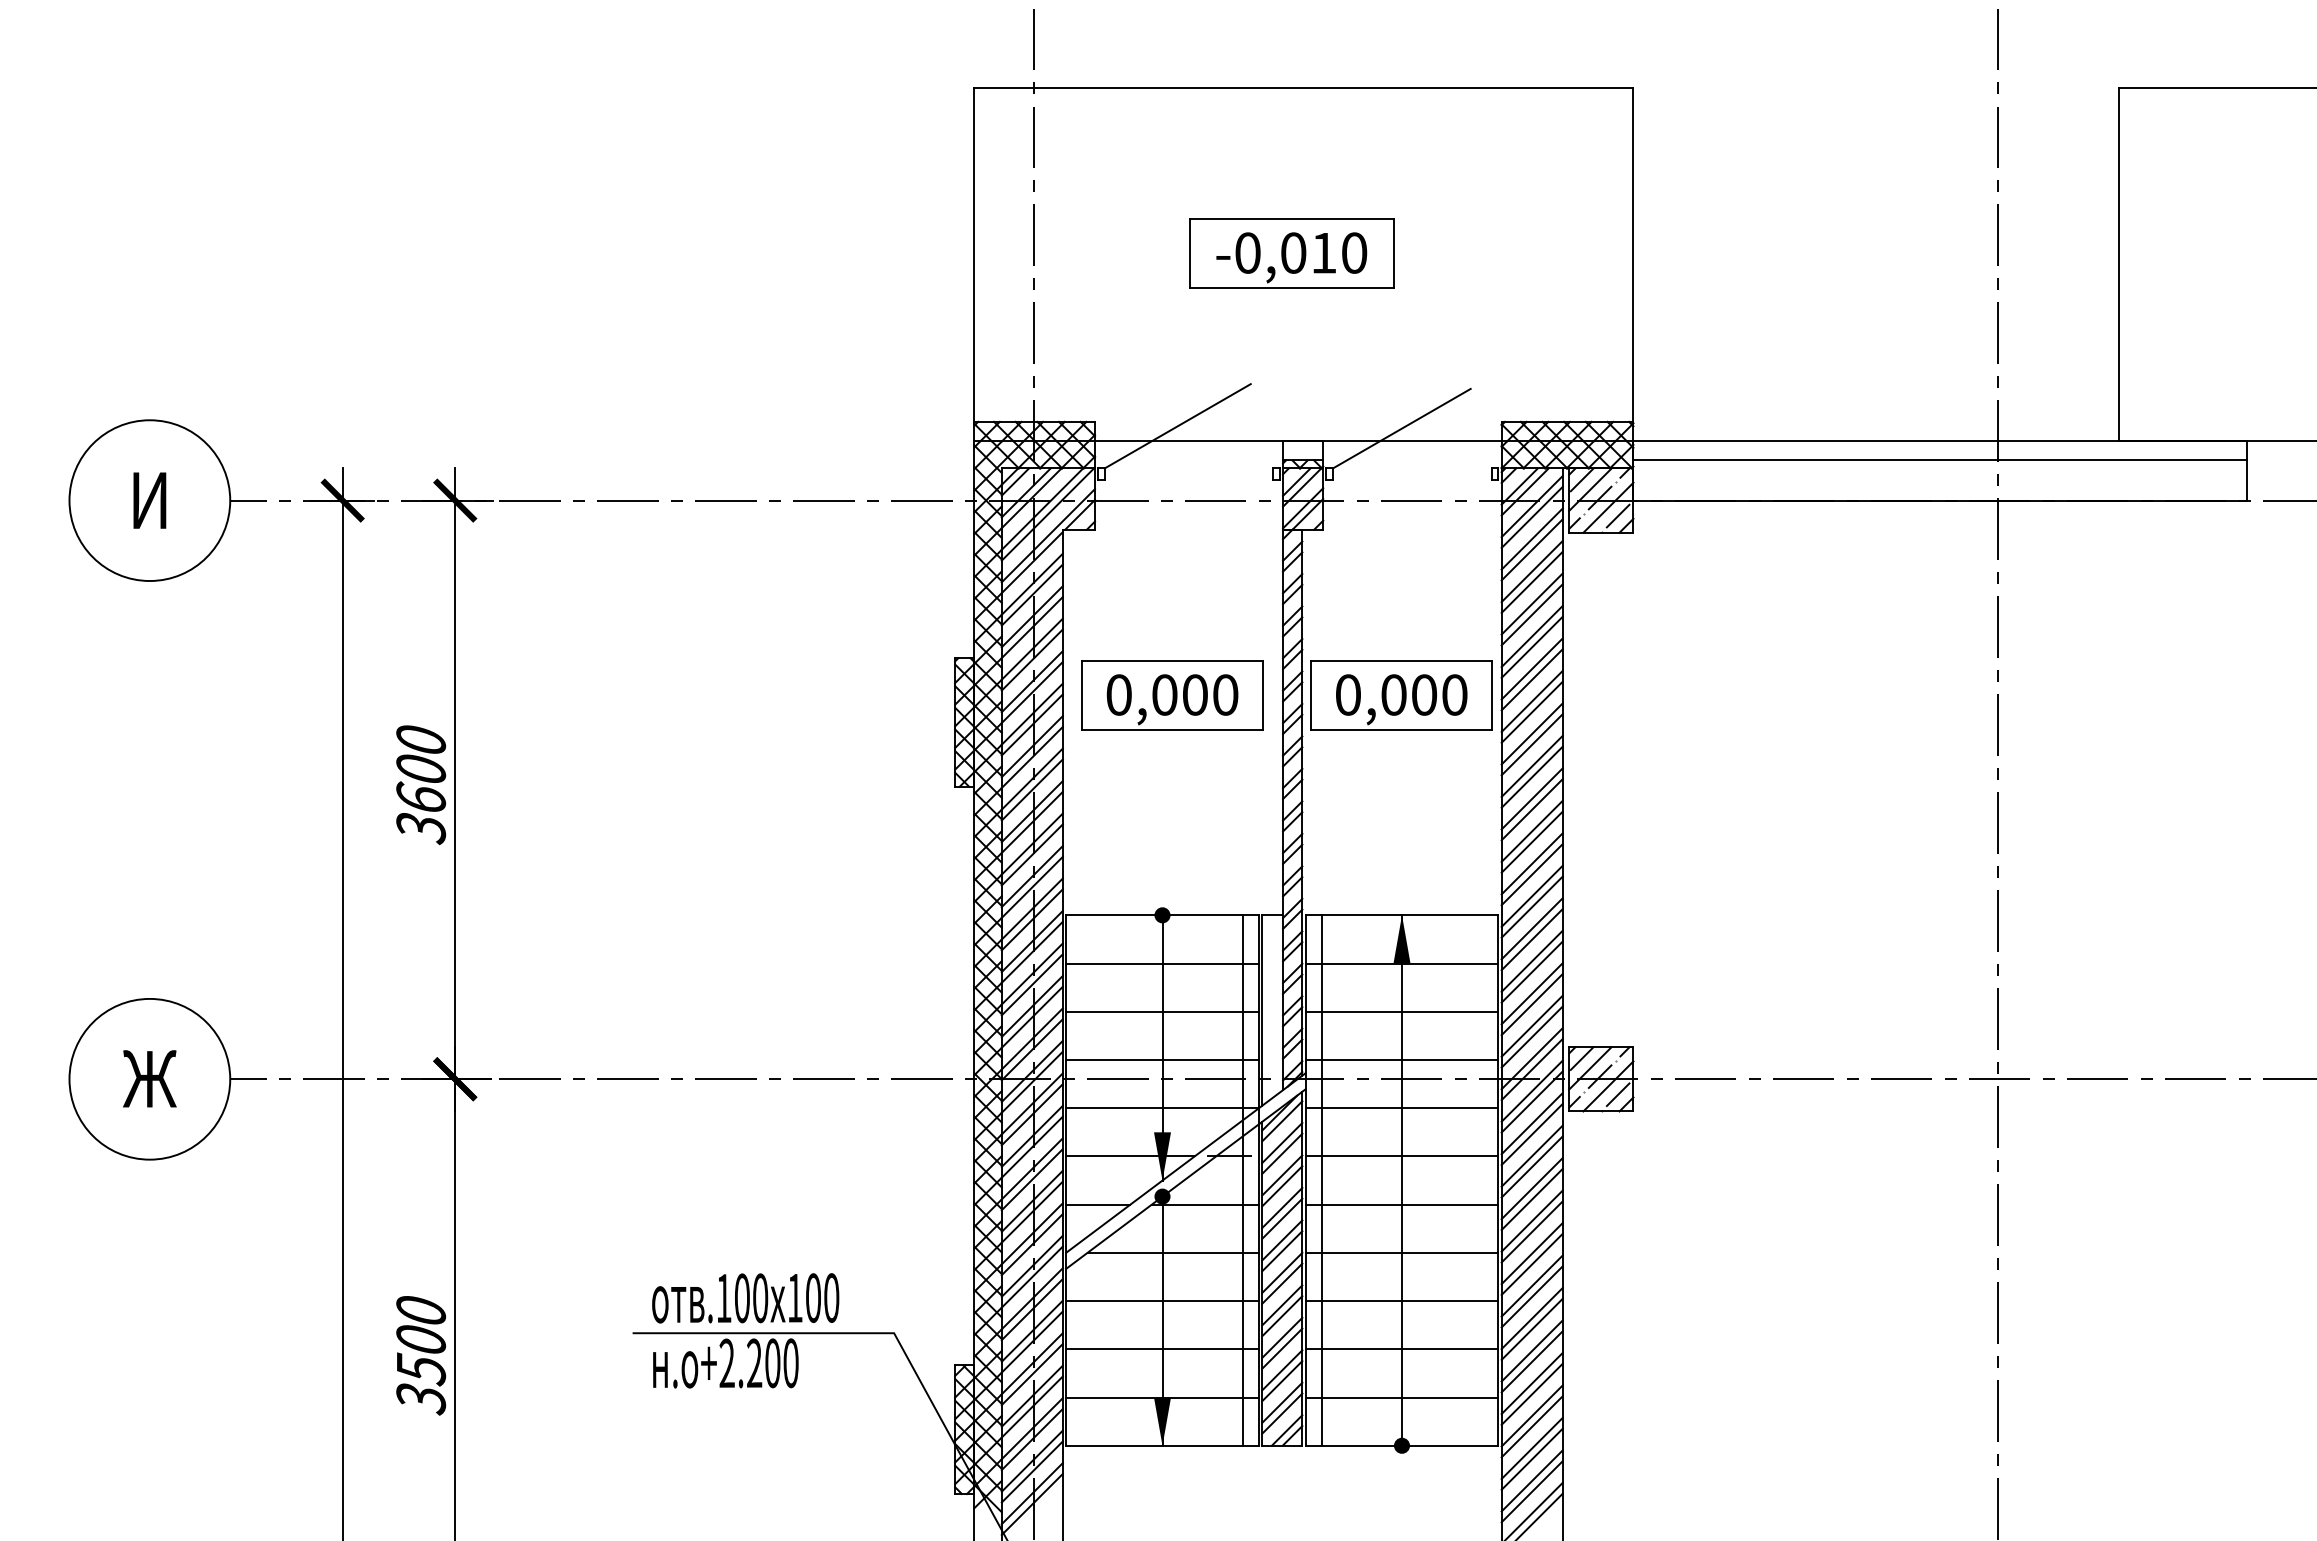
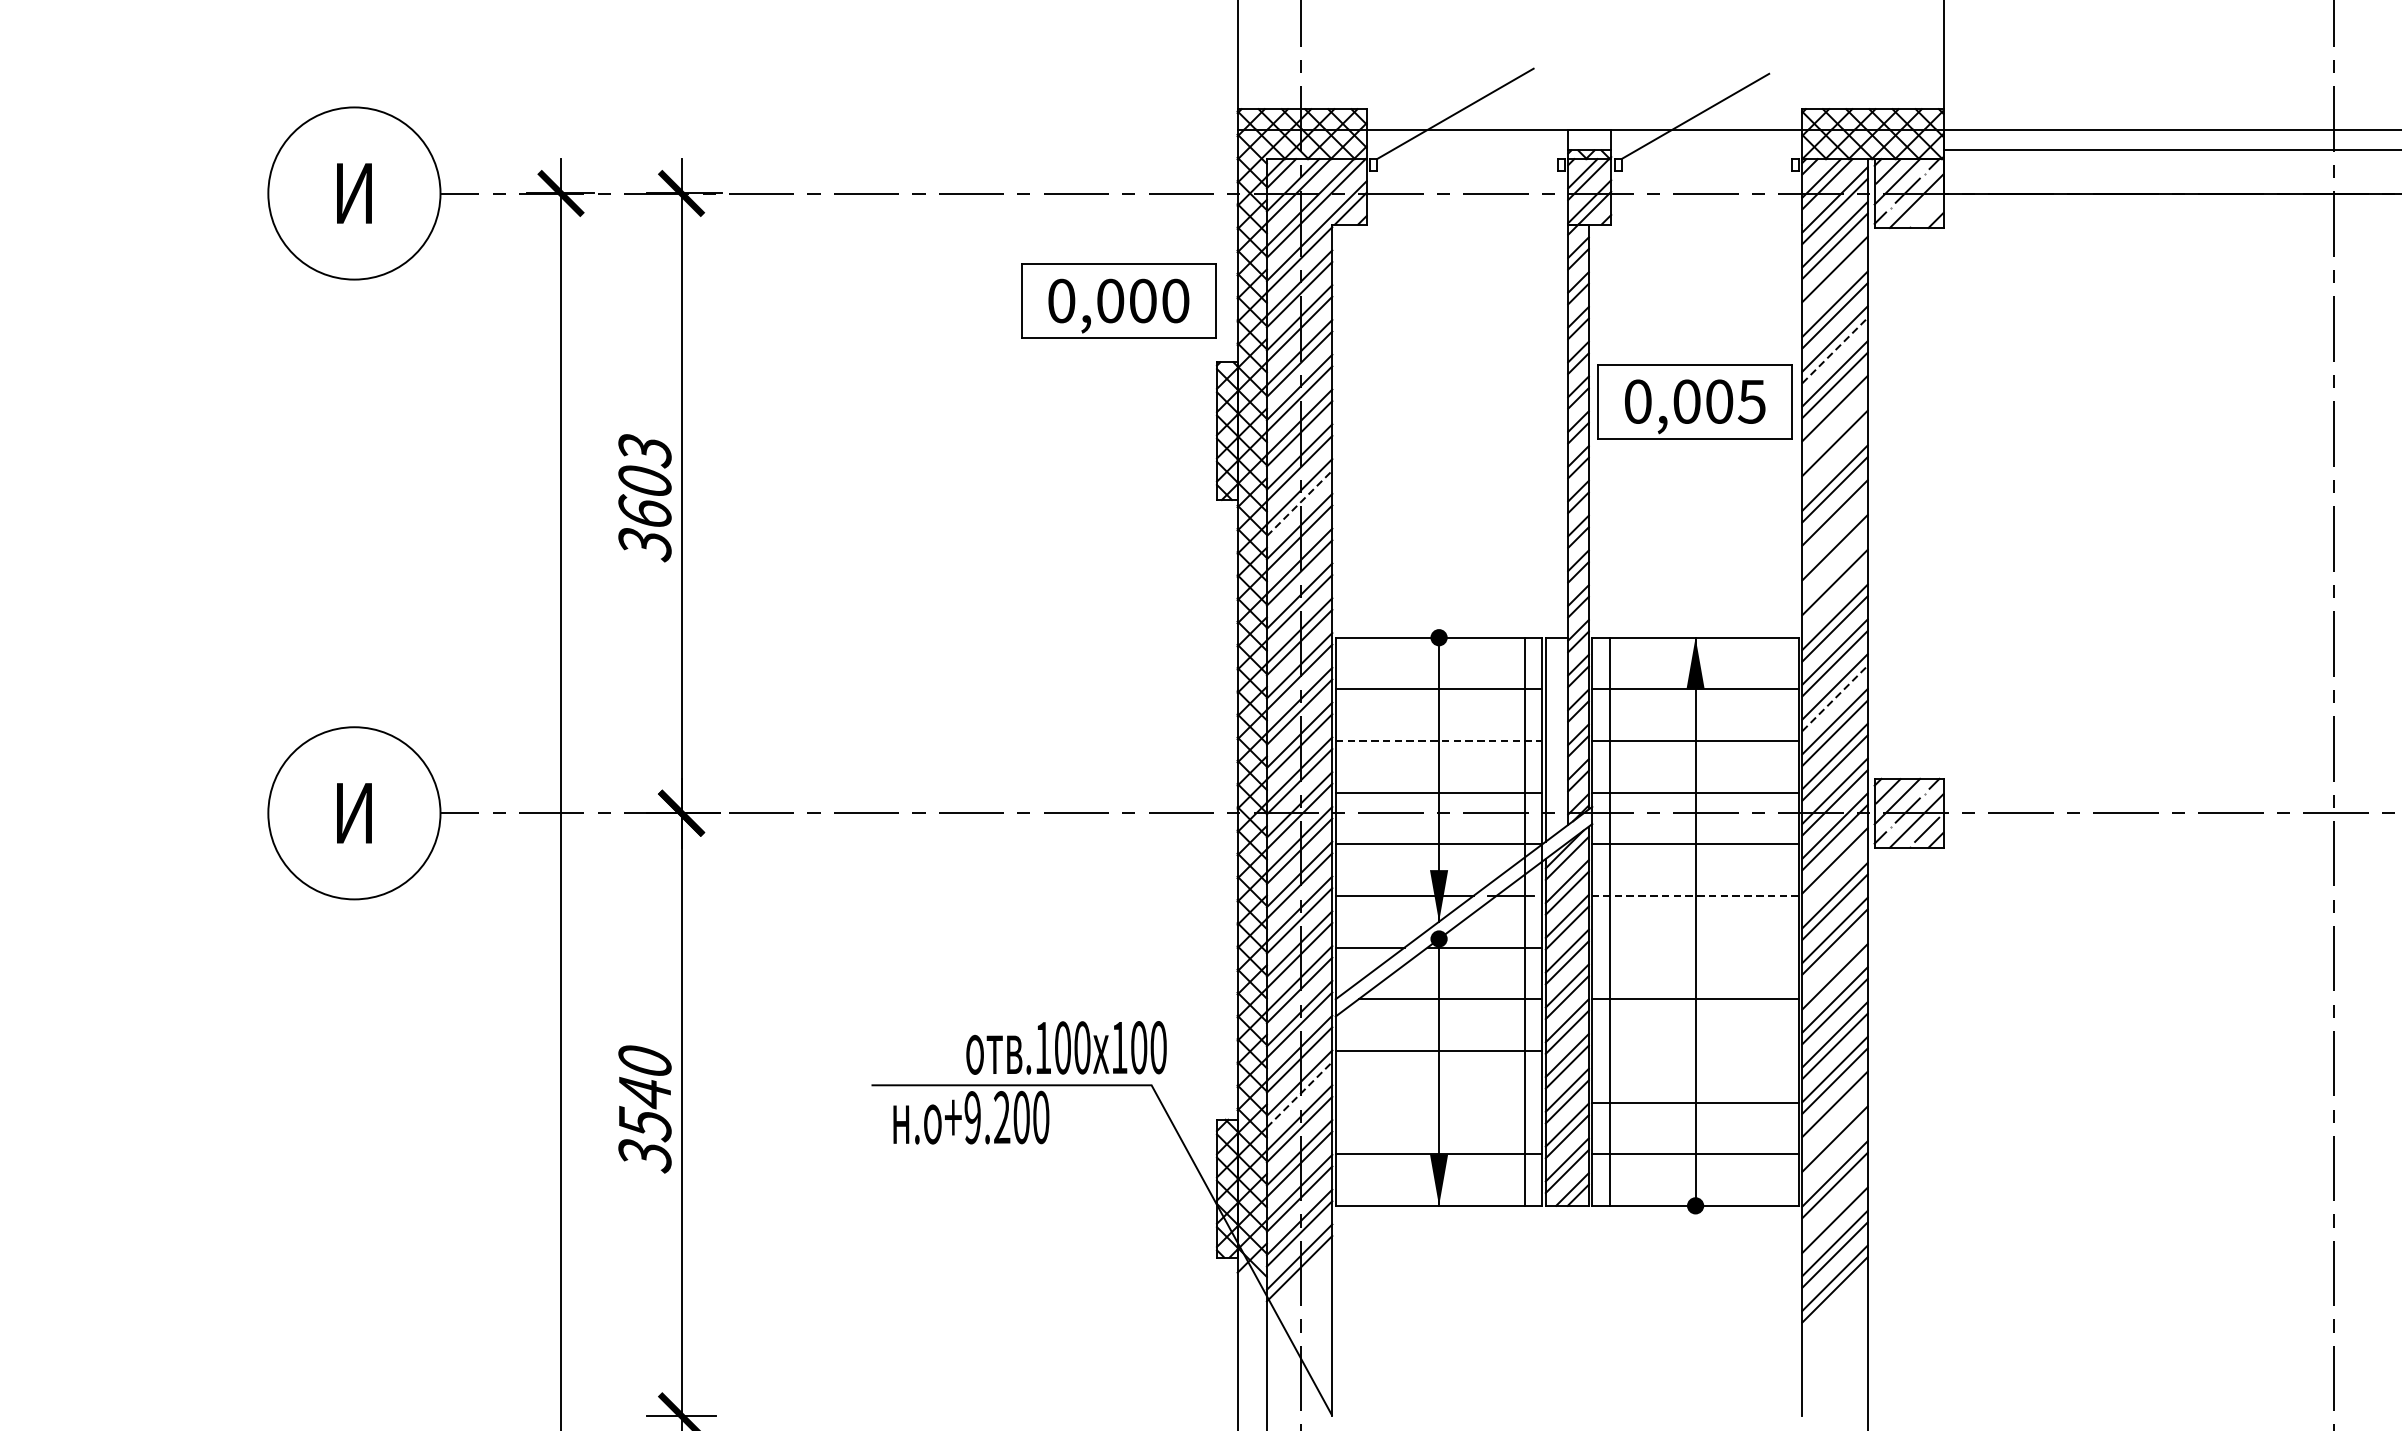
line: (1617, 515) -> (1926, 209), removed
line: (1531, 581) -> (1834, 280), removed
line: (1532, 646) -> (1835, 349), solid -> dashed
text: (1454, 694) -> (1751, 401), 0,000 -> 0,005
part: (1172, 695) -> (1118, 301), moved
line: (1531, 711) -> (1834, 419), removed
text: (421, 741) -> (645, 451), 3600 -> 3603
line: (1531, 744) -> (1834, 454), removed
line: (1032, 789) -> (1299, 502), solid -> dashed
line: (1531, 809) -> (1834, 524), removed
line: (1531, 841) -> (1834, 558), removed
line: (1531, 874) -> (1834, 593), removed
line: (1532, 971) -> (1835, 697), solid -> dashed
line: (1163, 1011) -> (1440, 740), solid -> dashed
text: (149, 1078) -> (354, 812), Ж -> И
line: (1531, 1134) -> (1834, 872), removed
line: (1401, 1156) -> (1695, 896), solid -> dashed
line: (1401, 1204) -> (1695, 947), removed
line: (1531, 1220) -> (1834, 964), removed
text: (745, 1298) -> (1066, 1048), moved
line: (1401, 1301) -> (1695, 1051), removed
text: (421, 1340) -> (645, 1093), 3500 -> 3540
line: (1032, 1341) -> (1299, 1094), solid -> dashed
line: (1162, 1349) -> (1439, 1102), removed
line: (1531, 1361) -> (1834, 1115), removed
text: (726, 1363) -> (972, 1117), +2.200 -> +9.200
line: (1531, 1393) -> (1834, 1149), removed
line: (1531, 1447) -> (1834, 1207), removed

